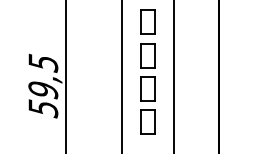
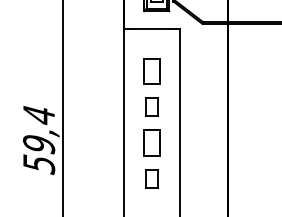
part: (147, 54) -> (151, 106), size x0.7
text: (43, 63) -> (39, 115), 59,5 -> 59,4
part: (147, 121) -> (151, 178), size x0.7

